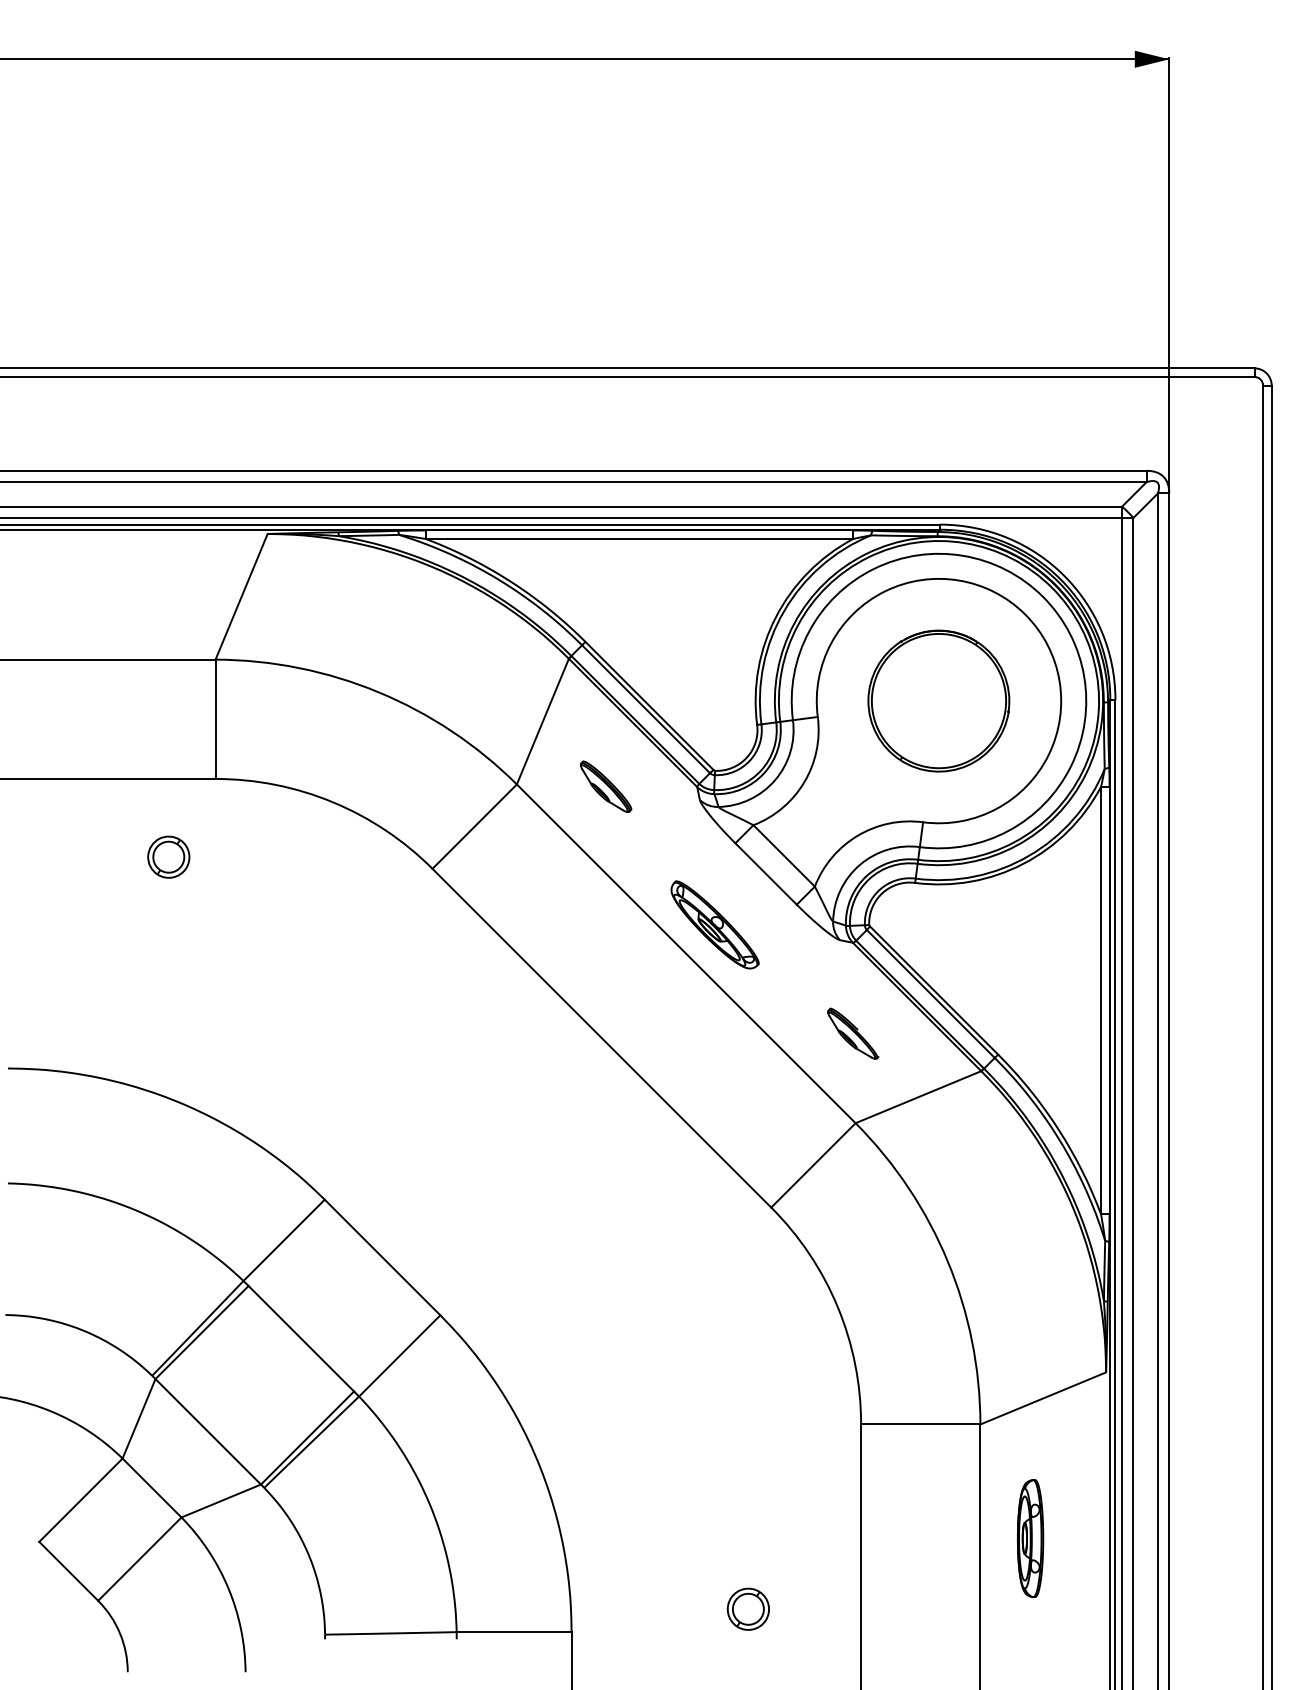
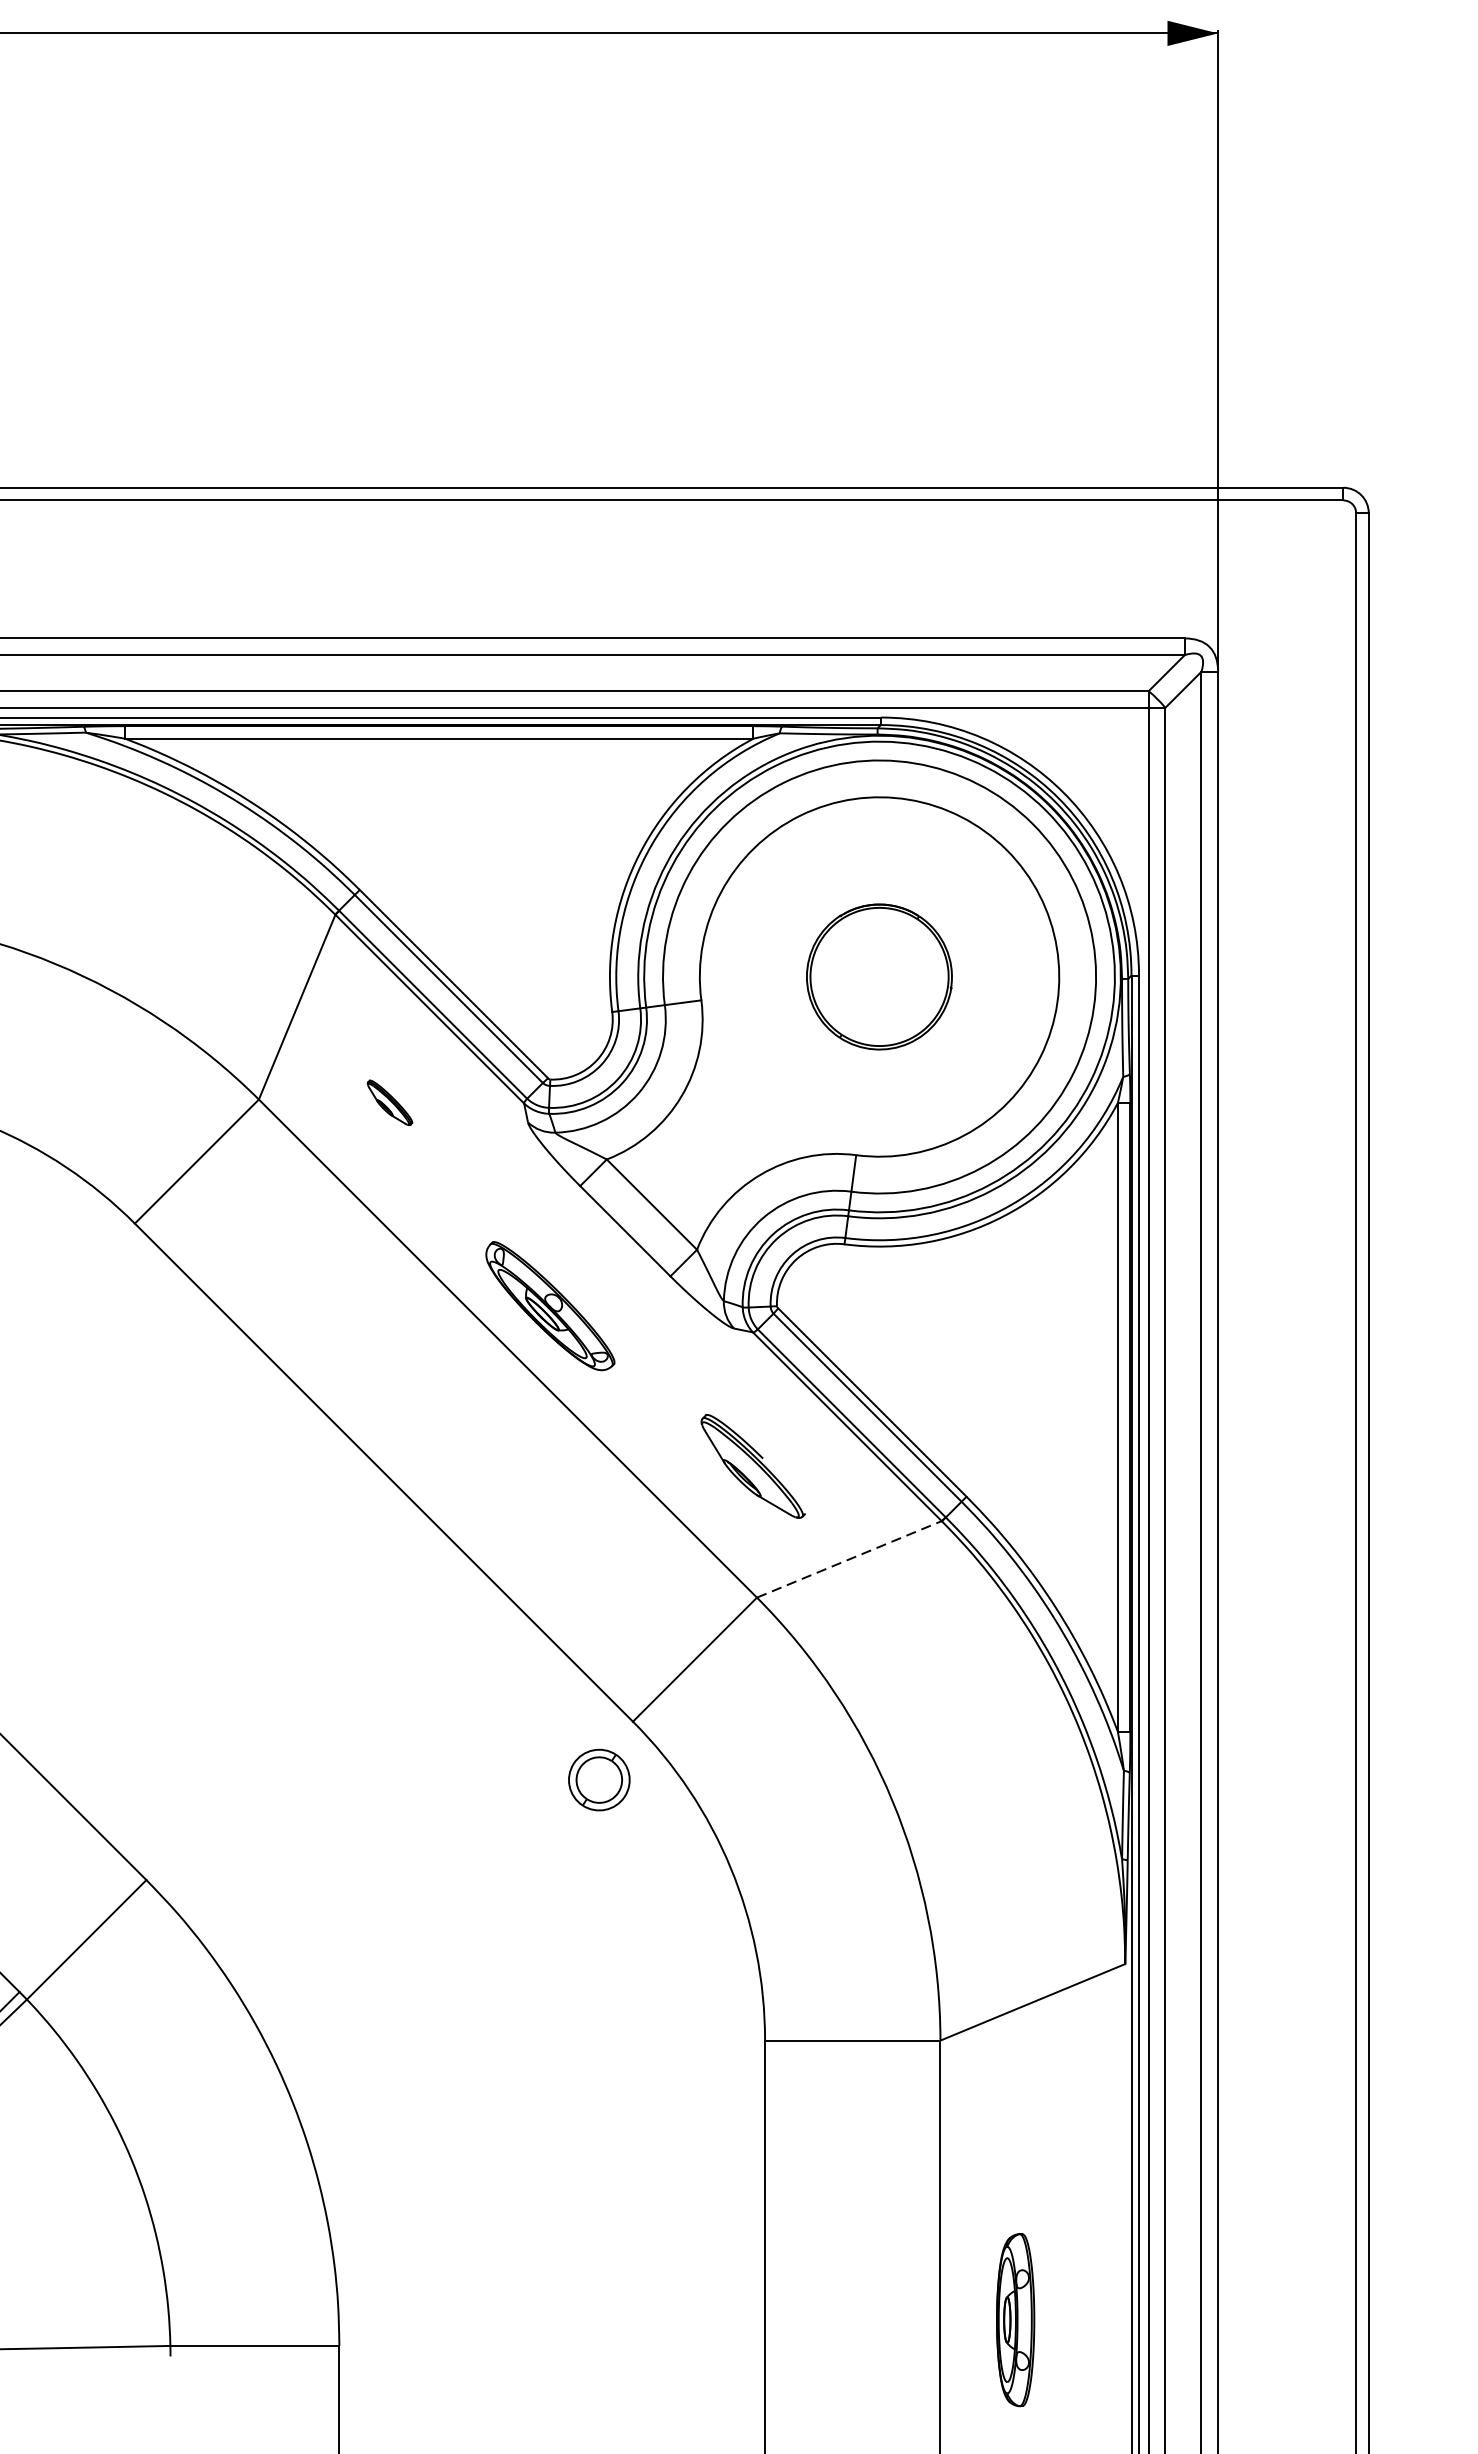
part: (938, 700) -> (878, 976), size x0.7
part: (605, 786) -> (389, 1102), size x0.6
part: (853, 1033) -> (753, 1465), size x1.4
line: (918, 1096) -> (849, 1558), solid -> dashed
part: (1030, 1538) -> (1015, 2319), moved
part: (747, 1608) -> (598, 1778), moved

